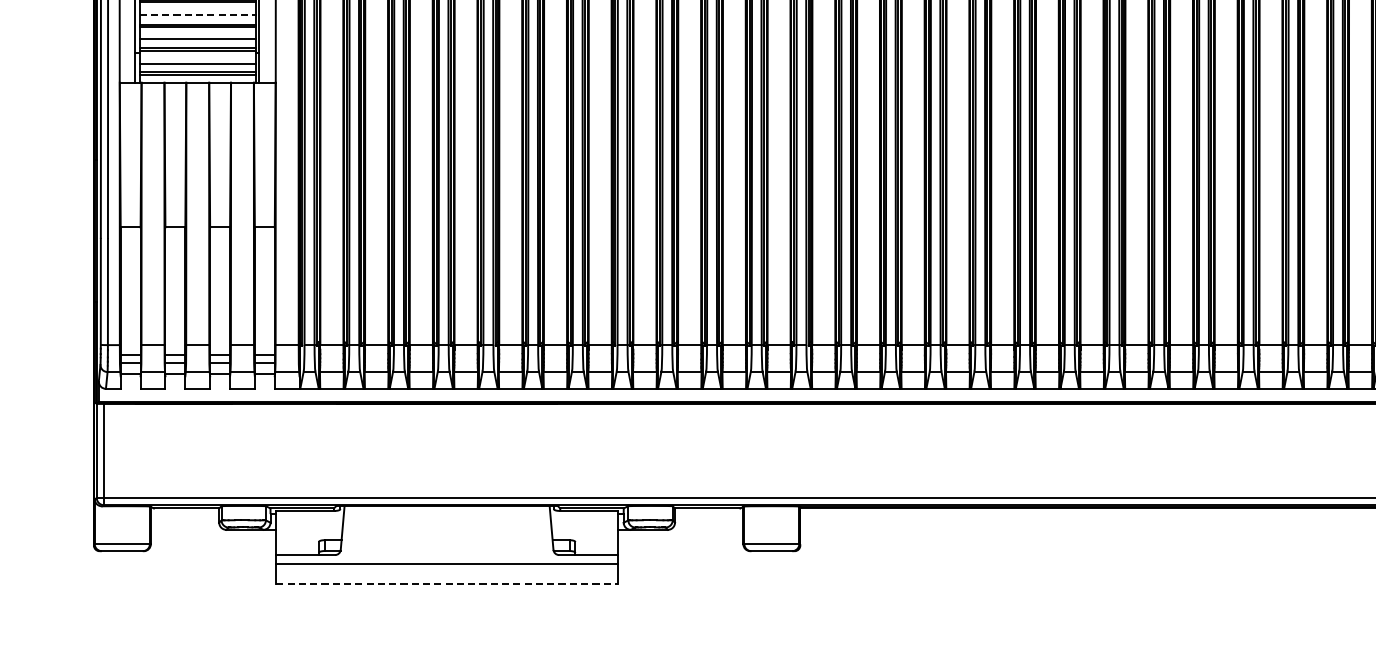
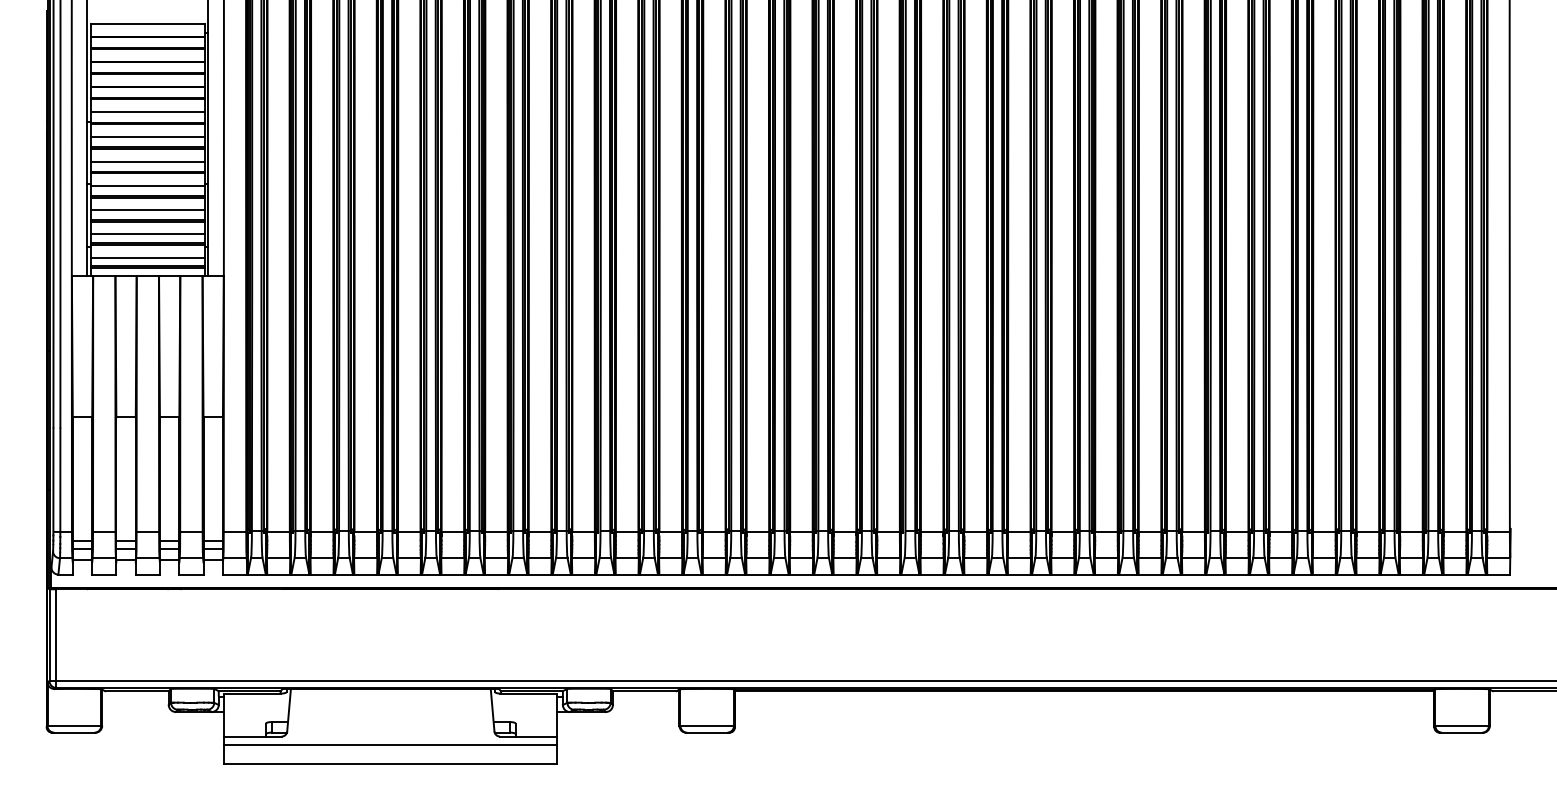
line: (198, 15) -> (148, 210), dashed -> solid
line: (446, 583) -> (390, 764), dashed -> solid

